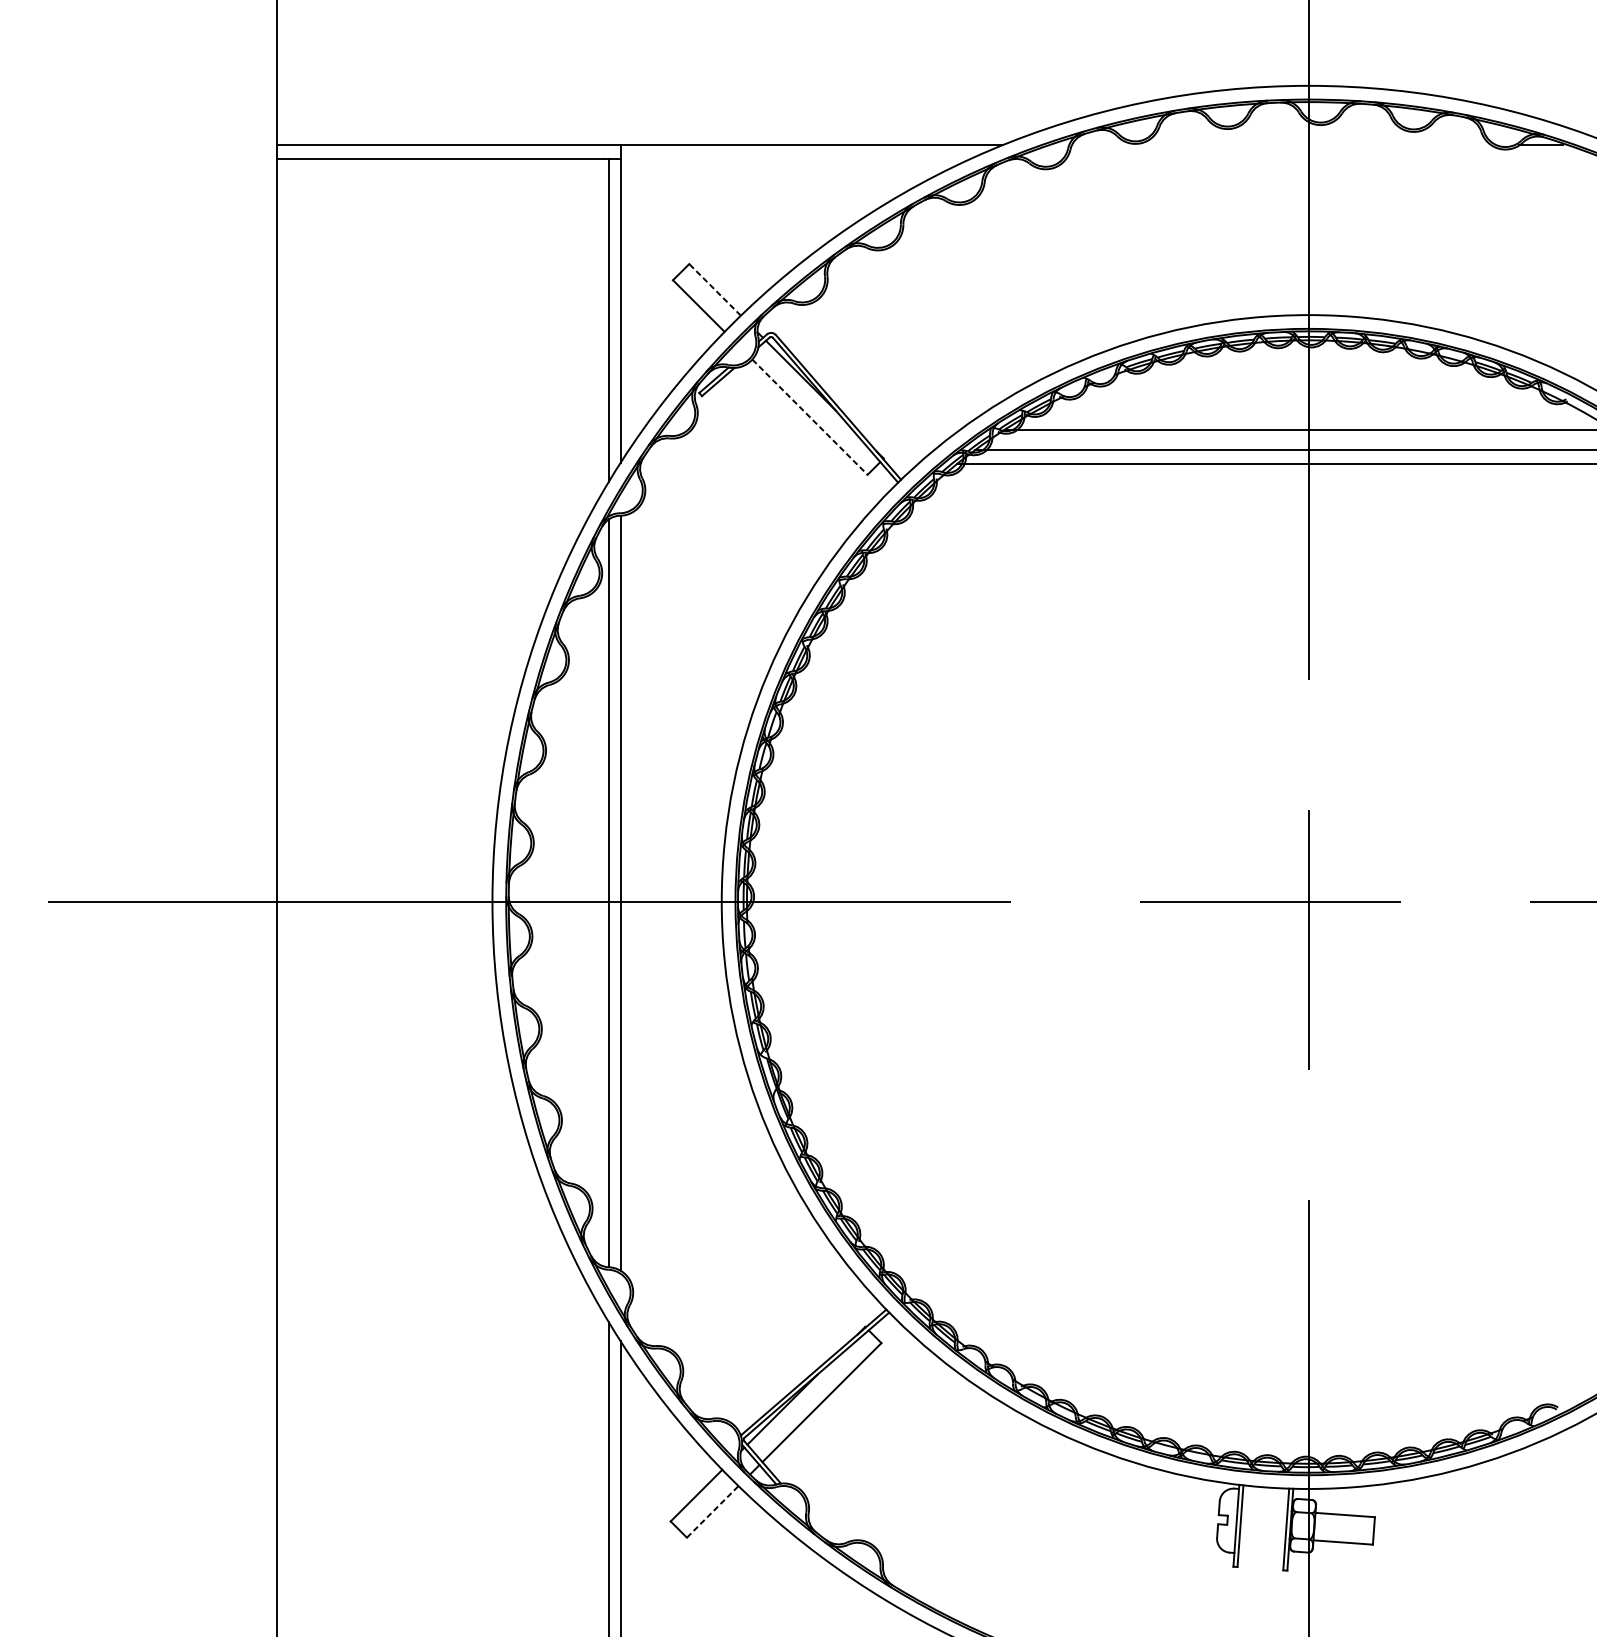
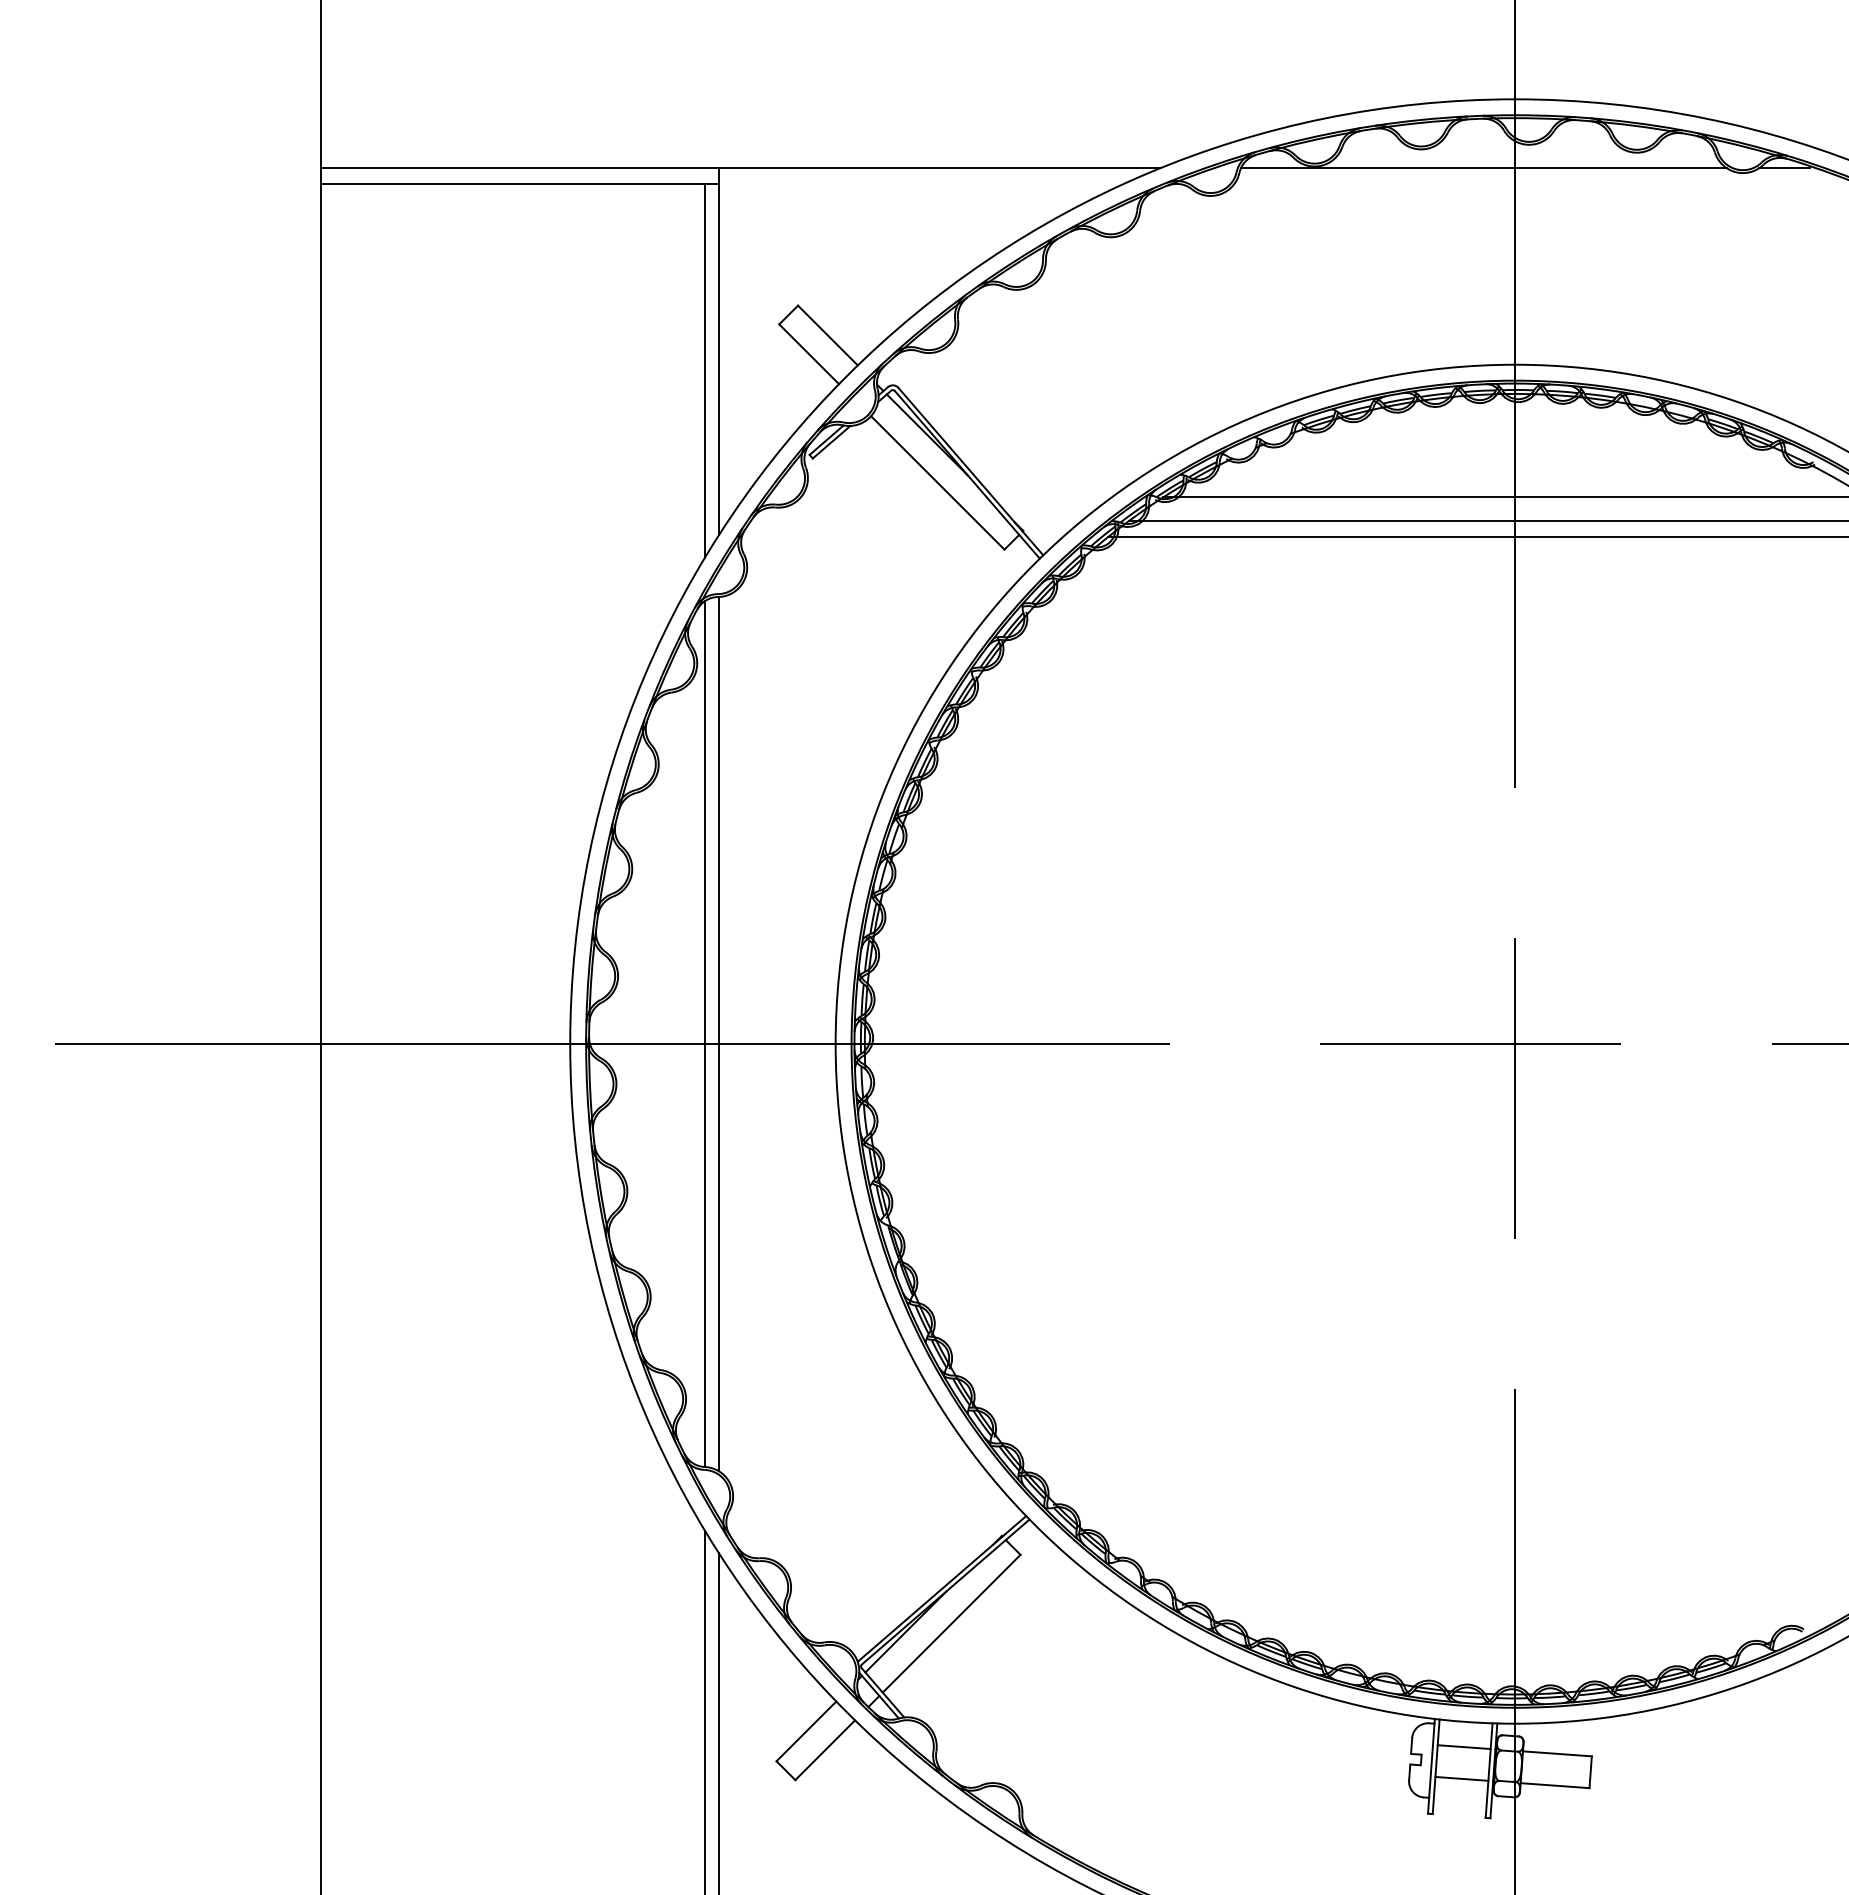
line: (1281, 145) -> (1483, 168), added
line: (714, 289) -> (827, 335), dashed -> solid
line: (810, 417) -> (938, 483), dashed -> solid
line: (1264, 1509) -> (1463, 1747), added
line: (712, 1511) -> (825, 1749), dashed -> solid
line: (1262, 1536) -> (1461, 1778), added

